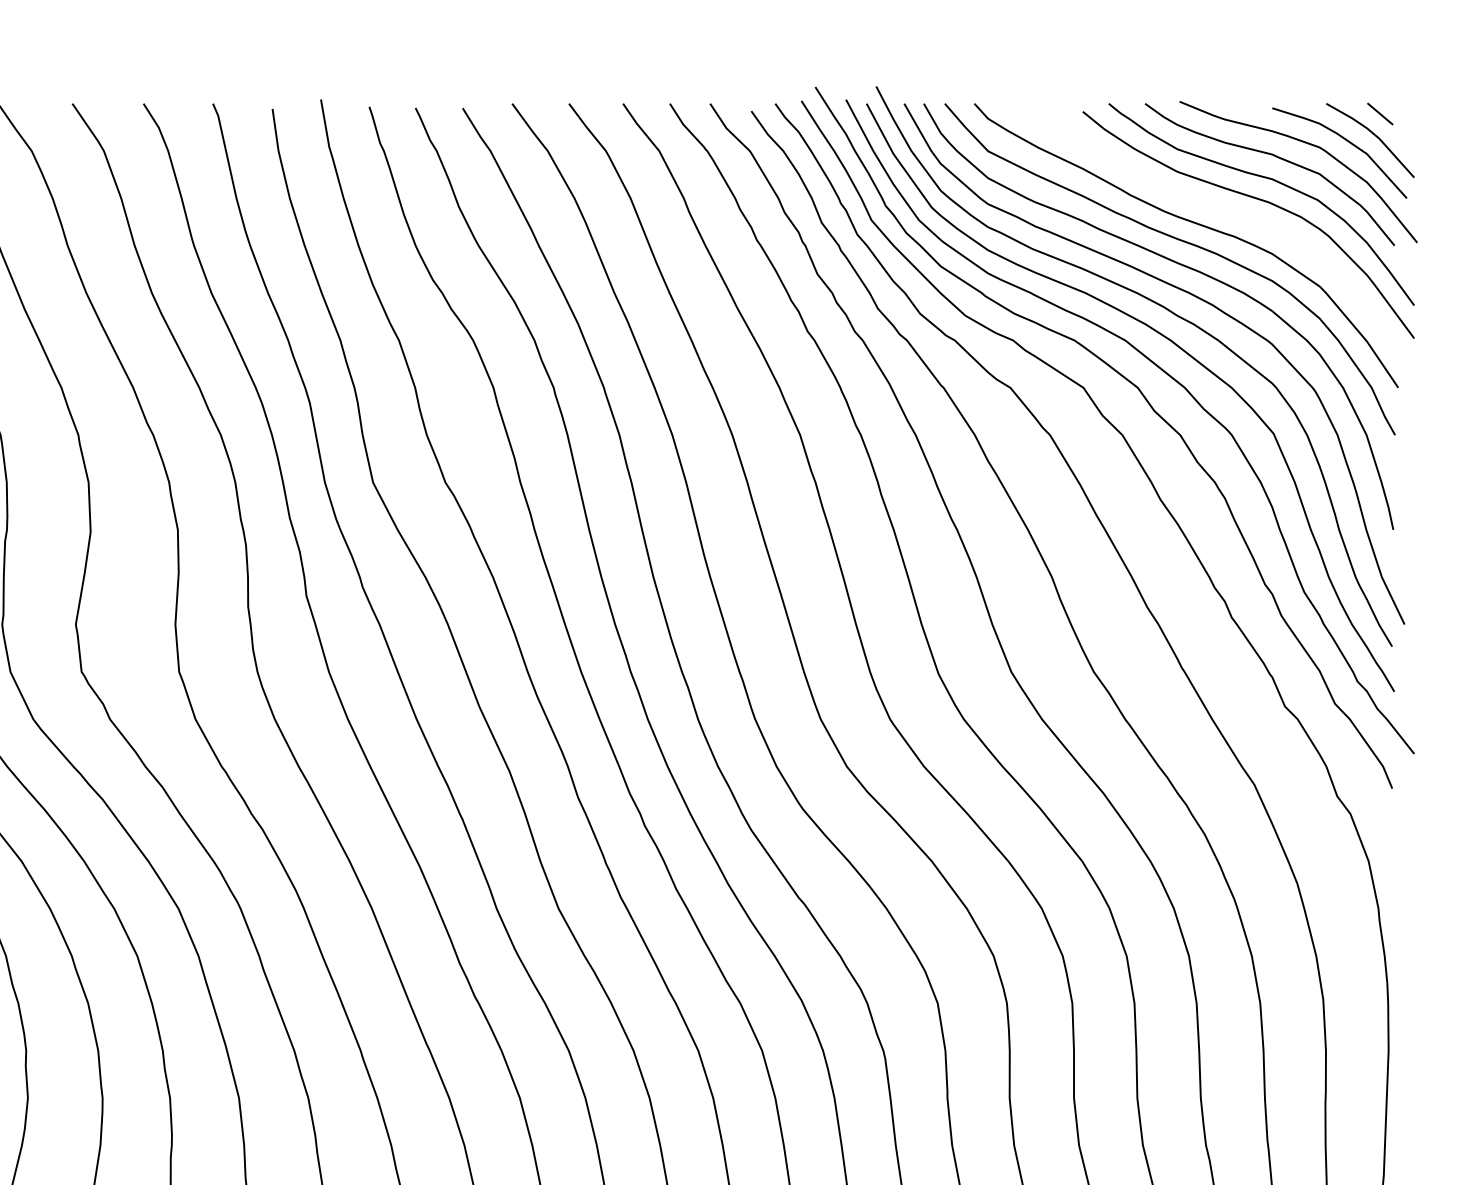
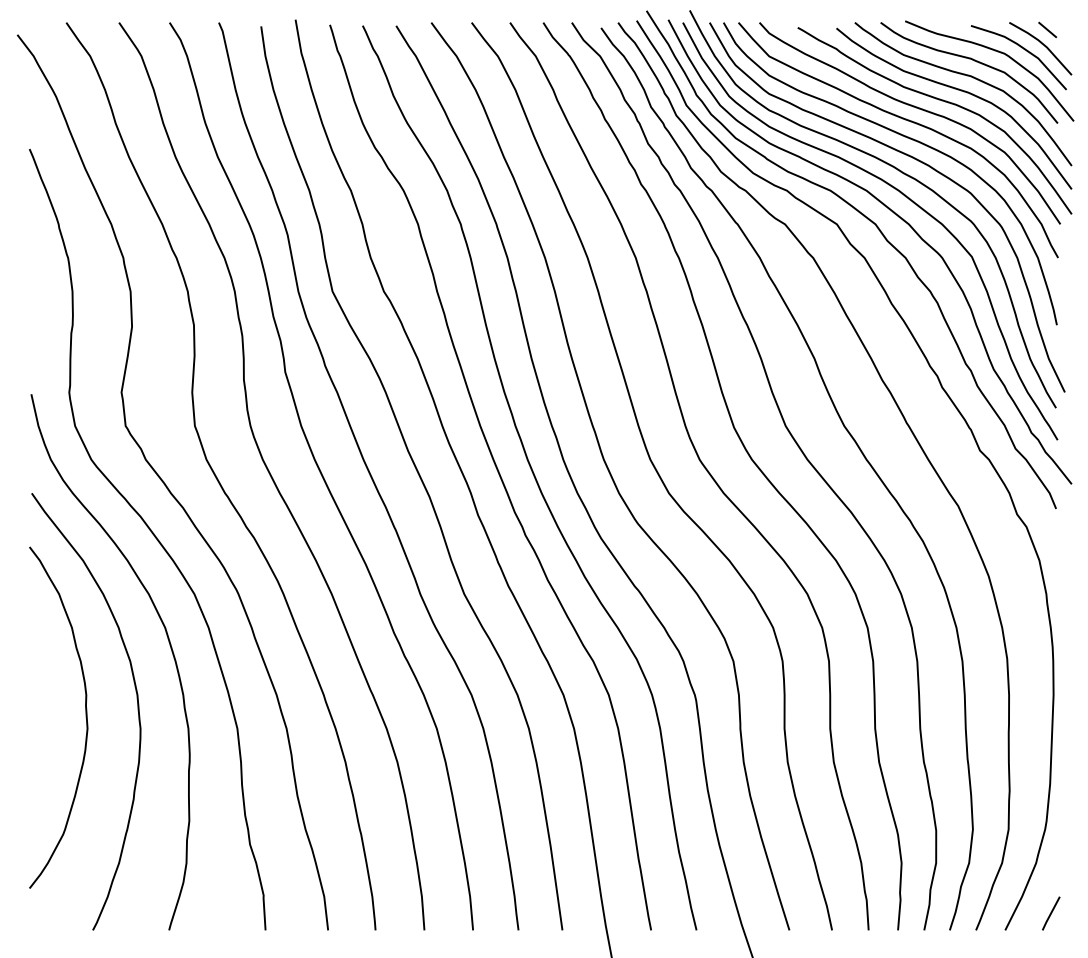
curve: (1226, 213) -> (938, 100), added

